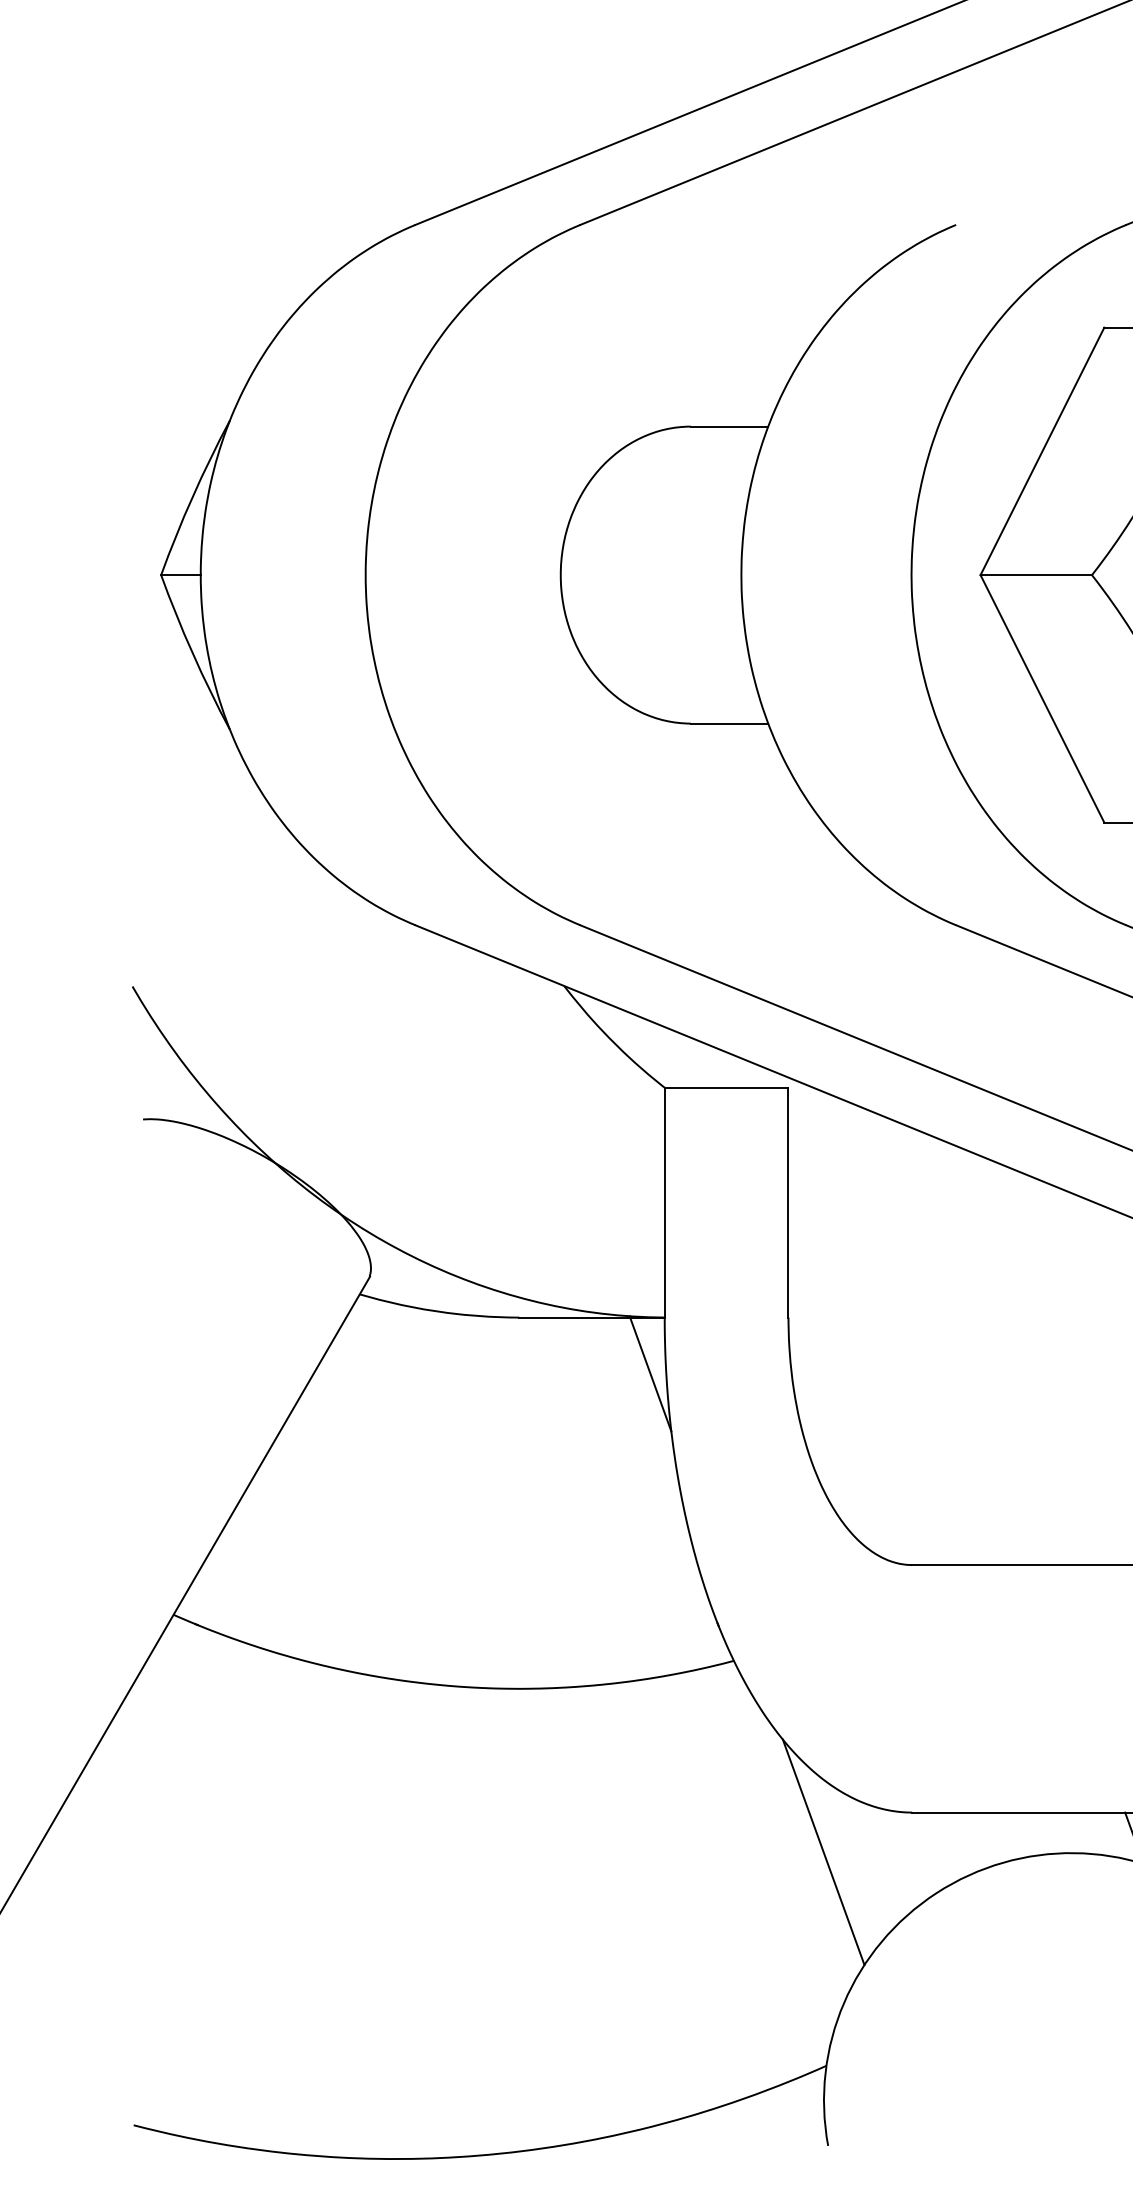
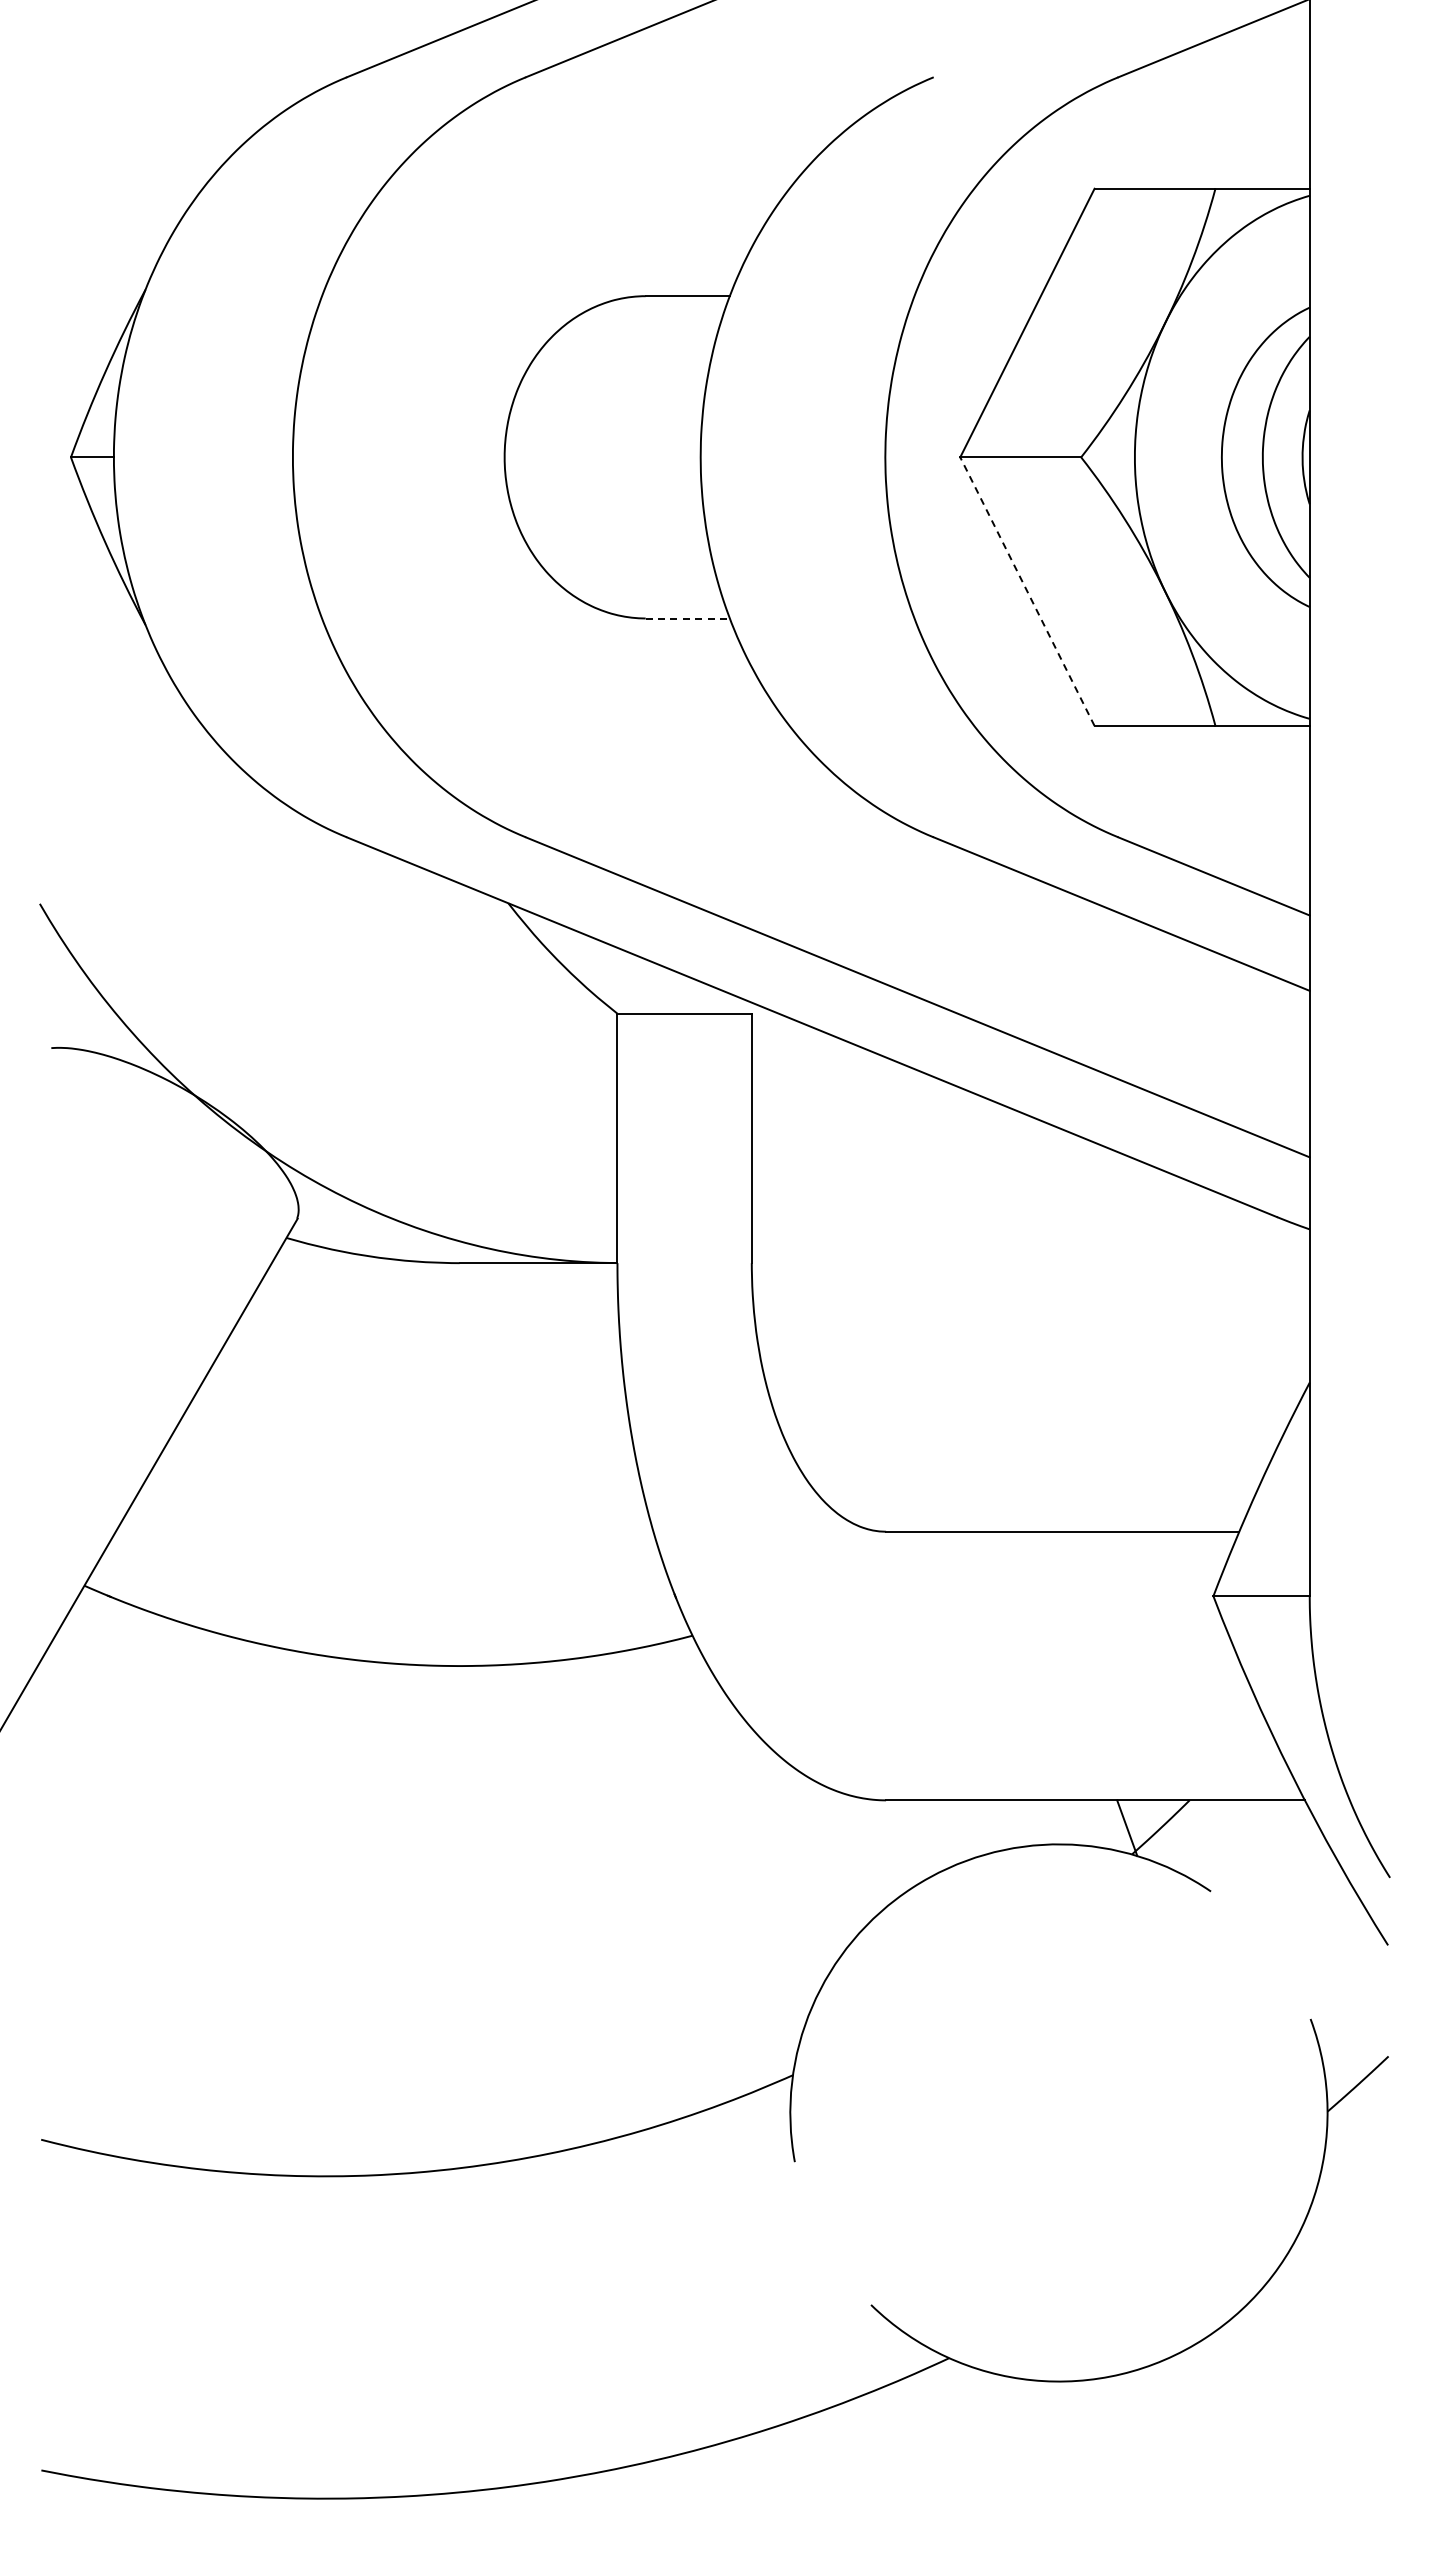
line: (1042, 698) -> (1027, 591), solid -> dashed
line: (730, 723) -> (688, 618), solid -> dashed
line: (650, 1373) -> (601, 1323), removed
line: (823, 1852) -> (789, 1843), removed

